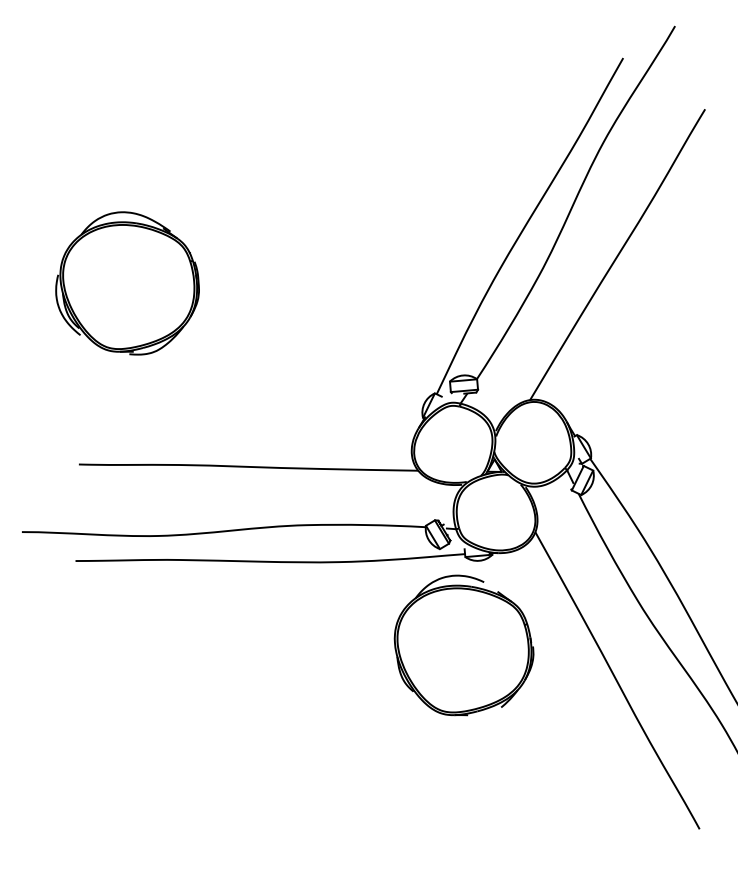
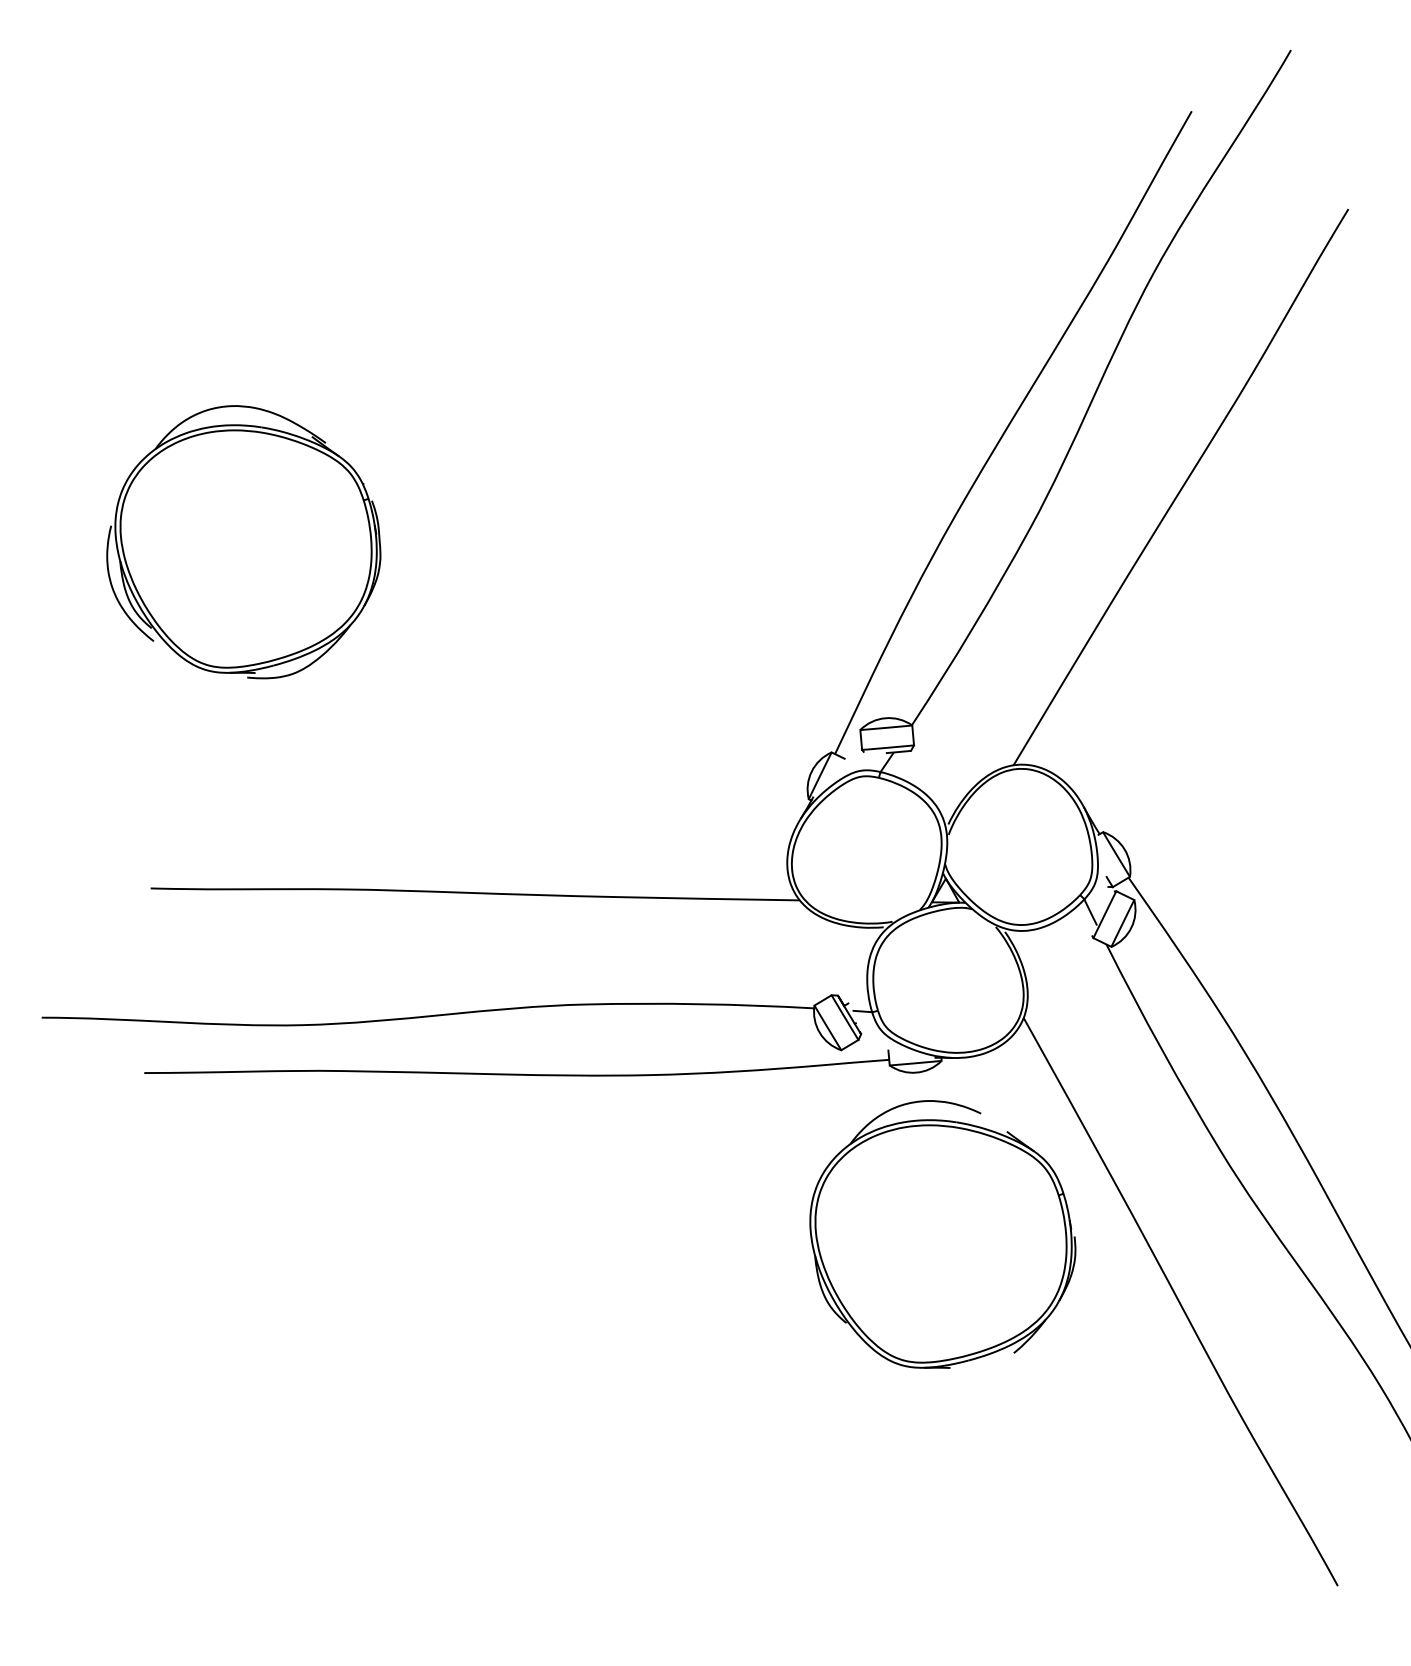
part: (463, 645) -> (941, 1234), moved

